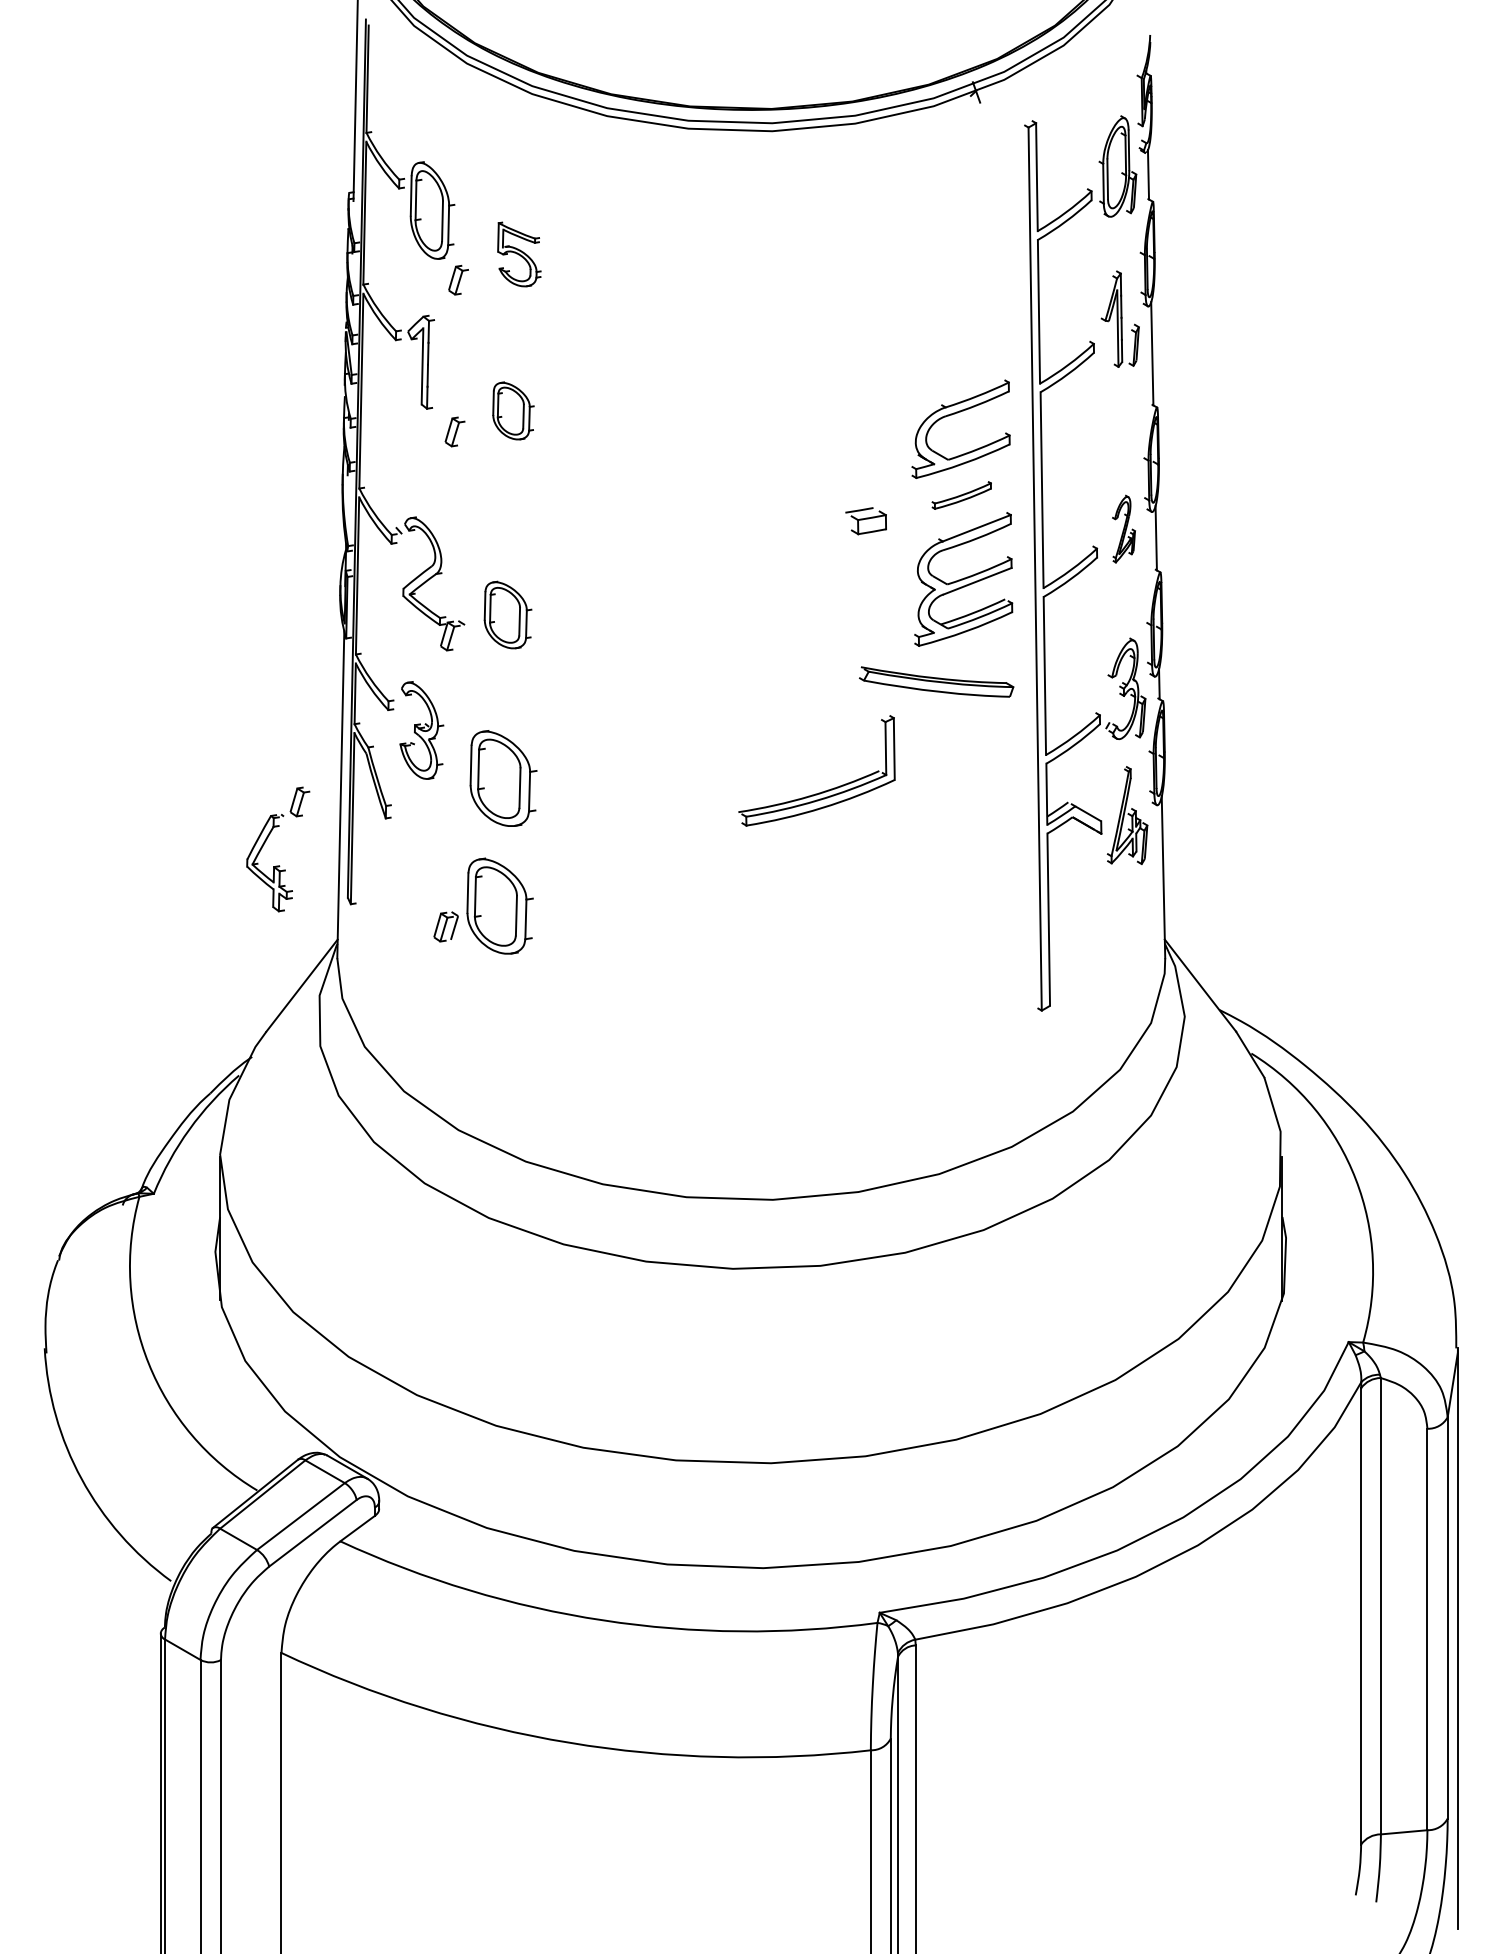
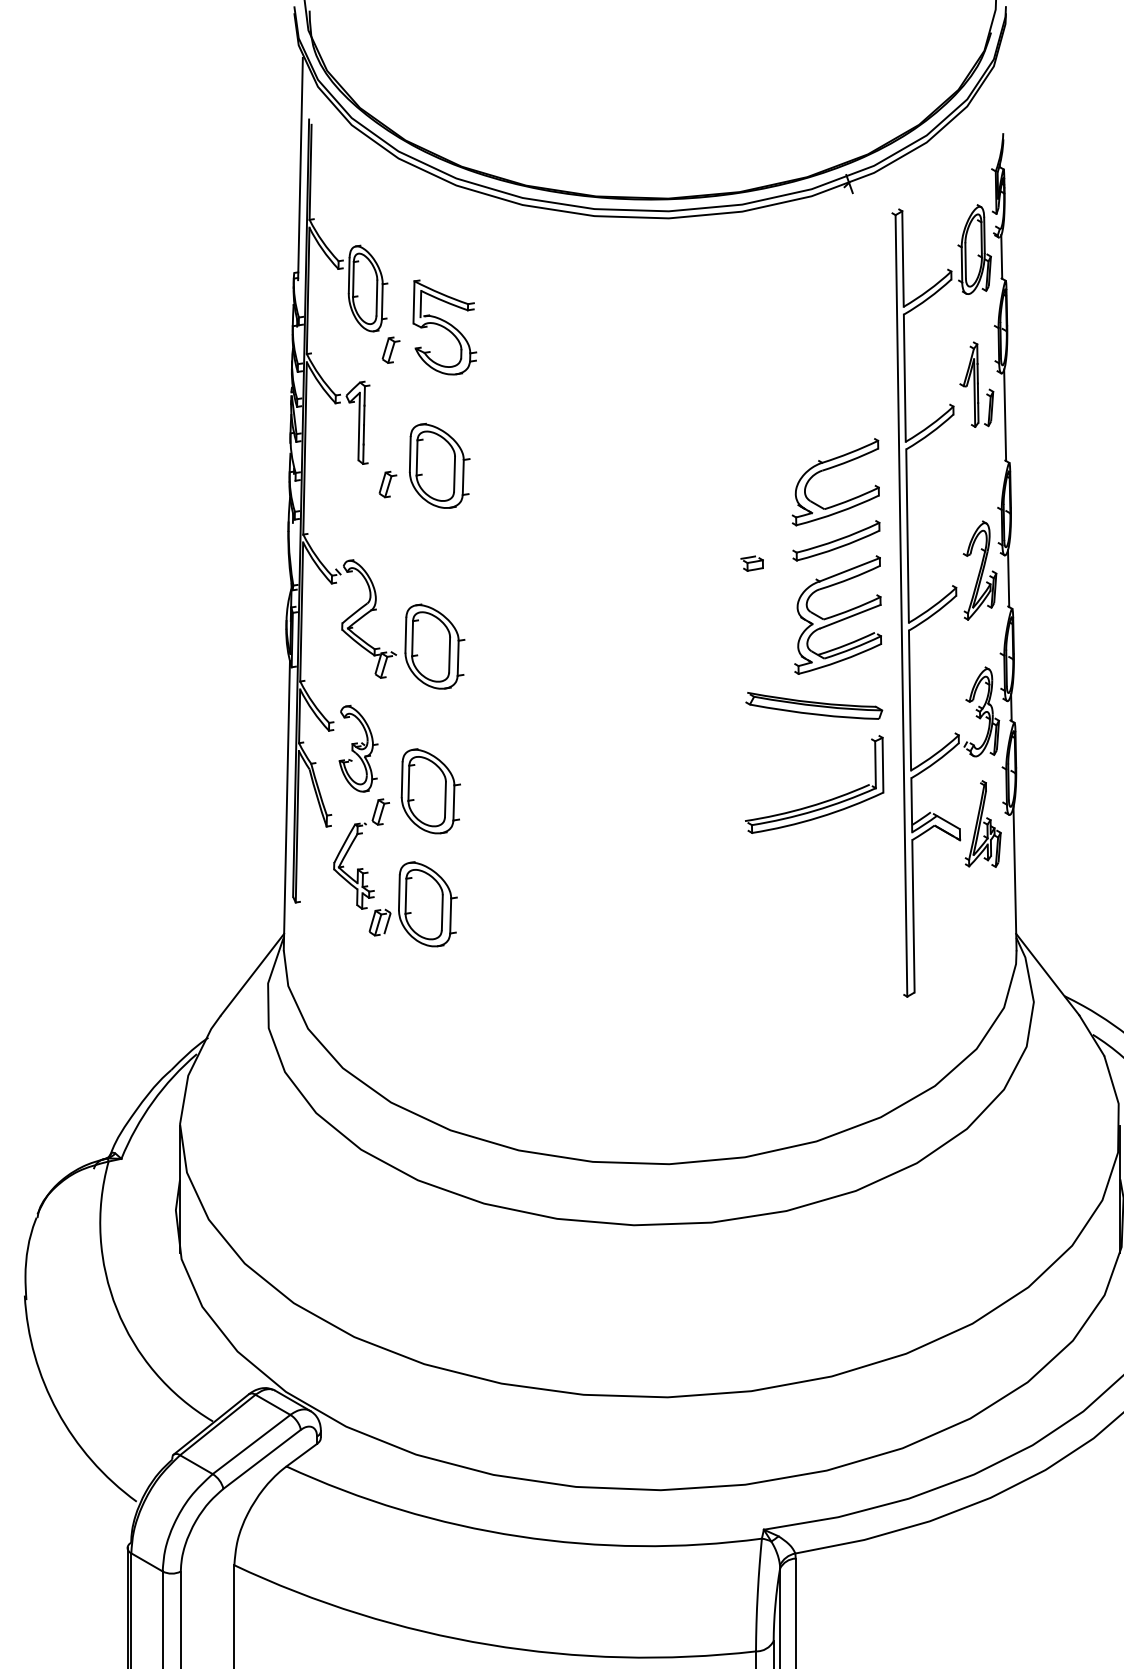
part: (519, 254) -> (445, 327), size x1.67
part: (513, 410) -> (439, 465), size x1.67
part: (961, 495) -> (836, 540), size x1.67
part: (866, 521) -> (752, 563), size x0.62
part: (1123, 528) -> (979, 569), size x1.67
part: (507, 614) -> (434, 646), size x1.43
part: (821, 791) -> (818, 802), moved
part: (265, 843) -> (350, 848), moved

